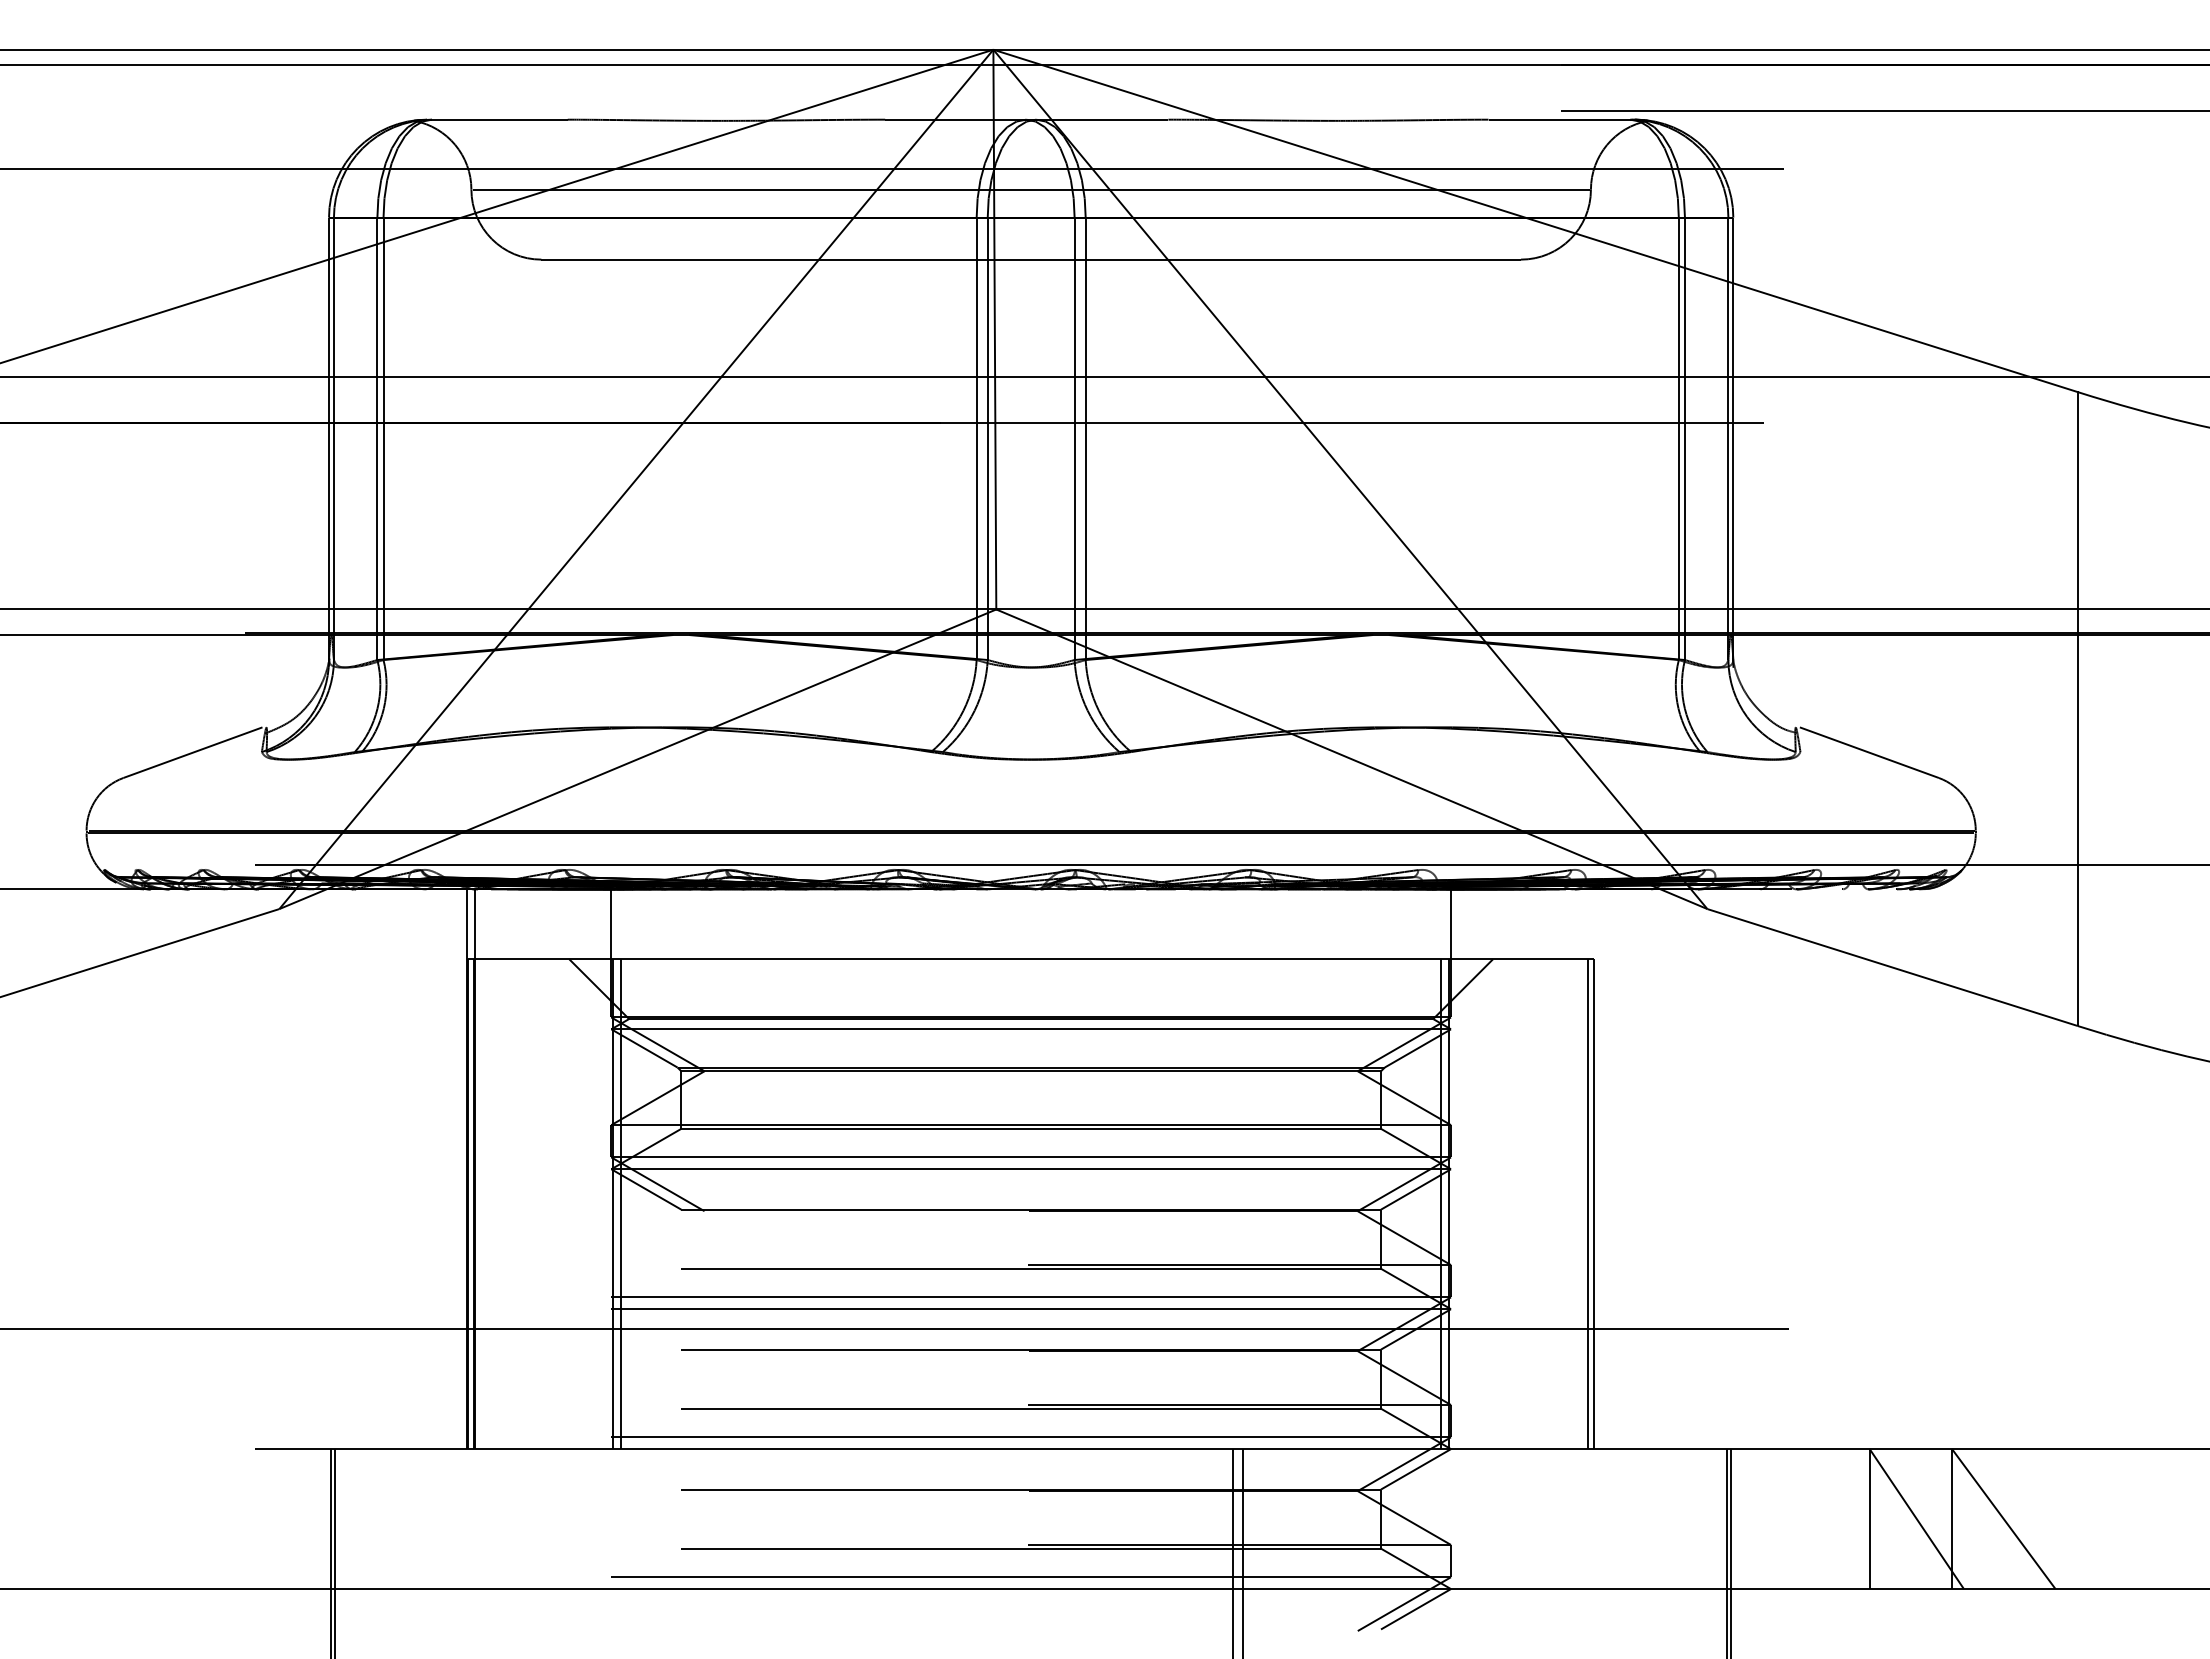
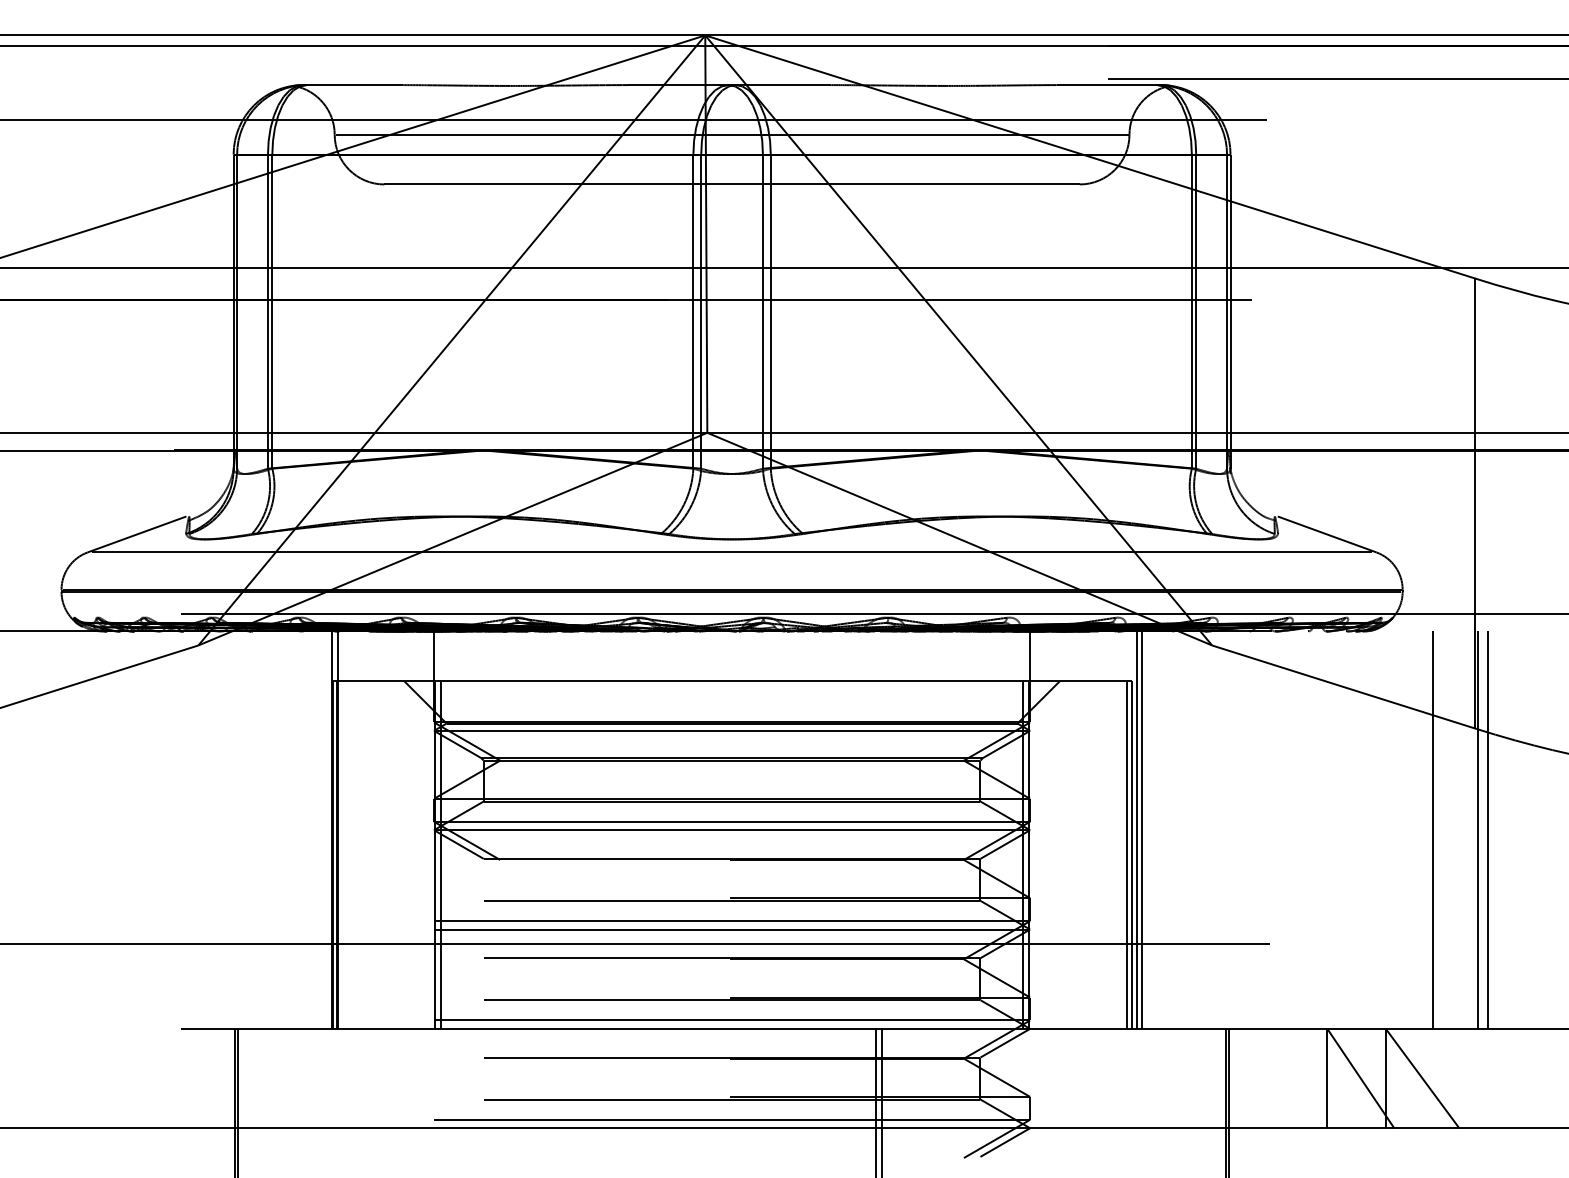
line: (1031, 778) -> (732, 552), added
line: (1600, 1169) -> (1136, 830), added
line: (1608, 1169) -> (1141, 830), added
line: (2018, 1169) -> (1432, 830), added
line: (2081, 1169) -> (1477, 830), added
line: (2095, 1169) -> (1487, 830), added

